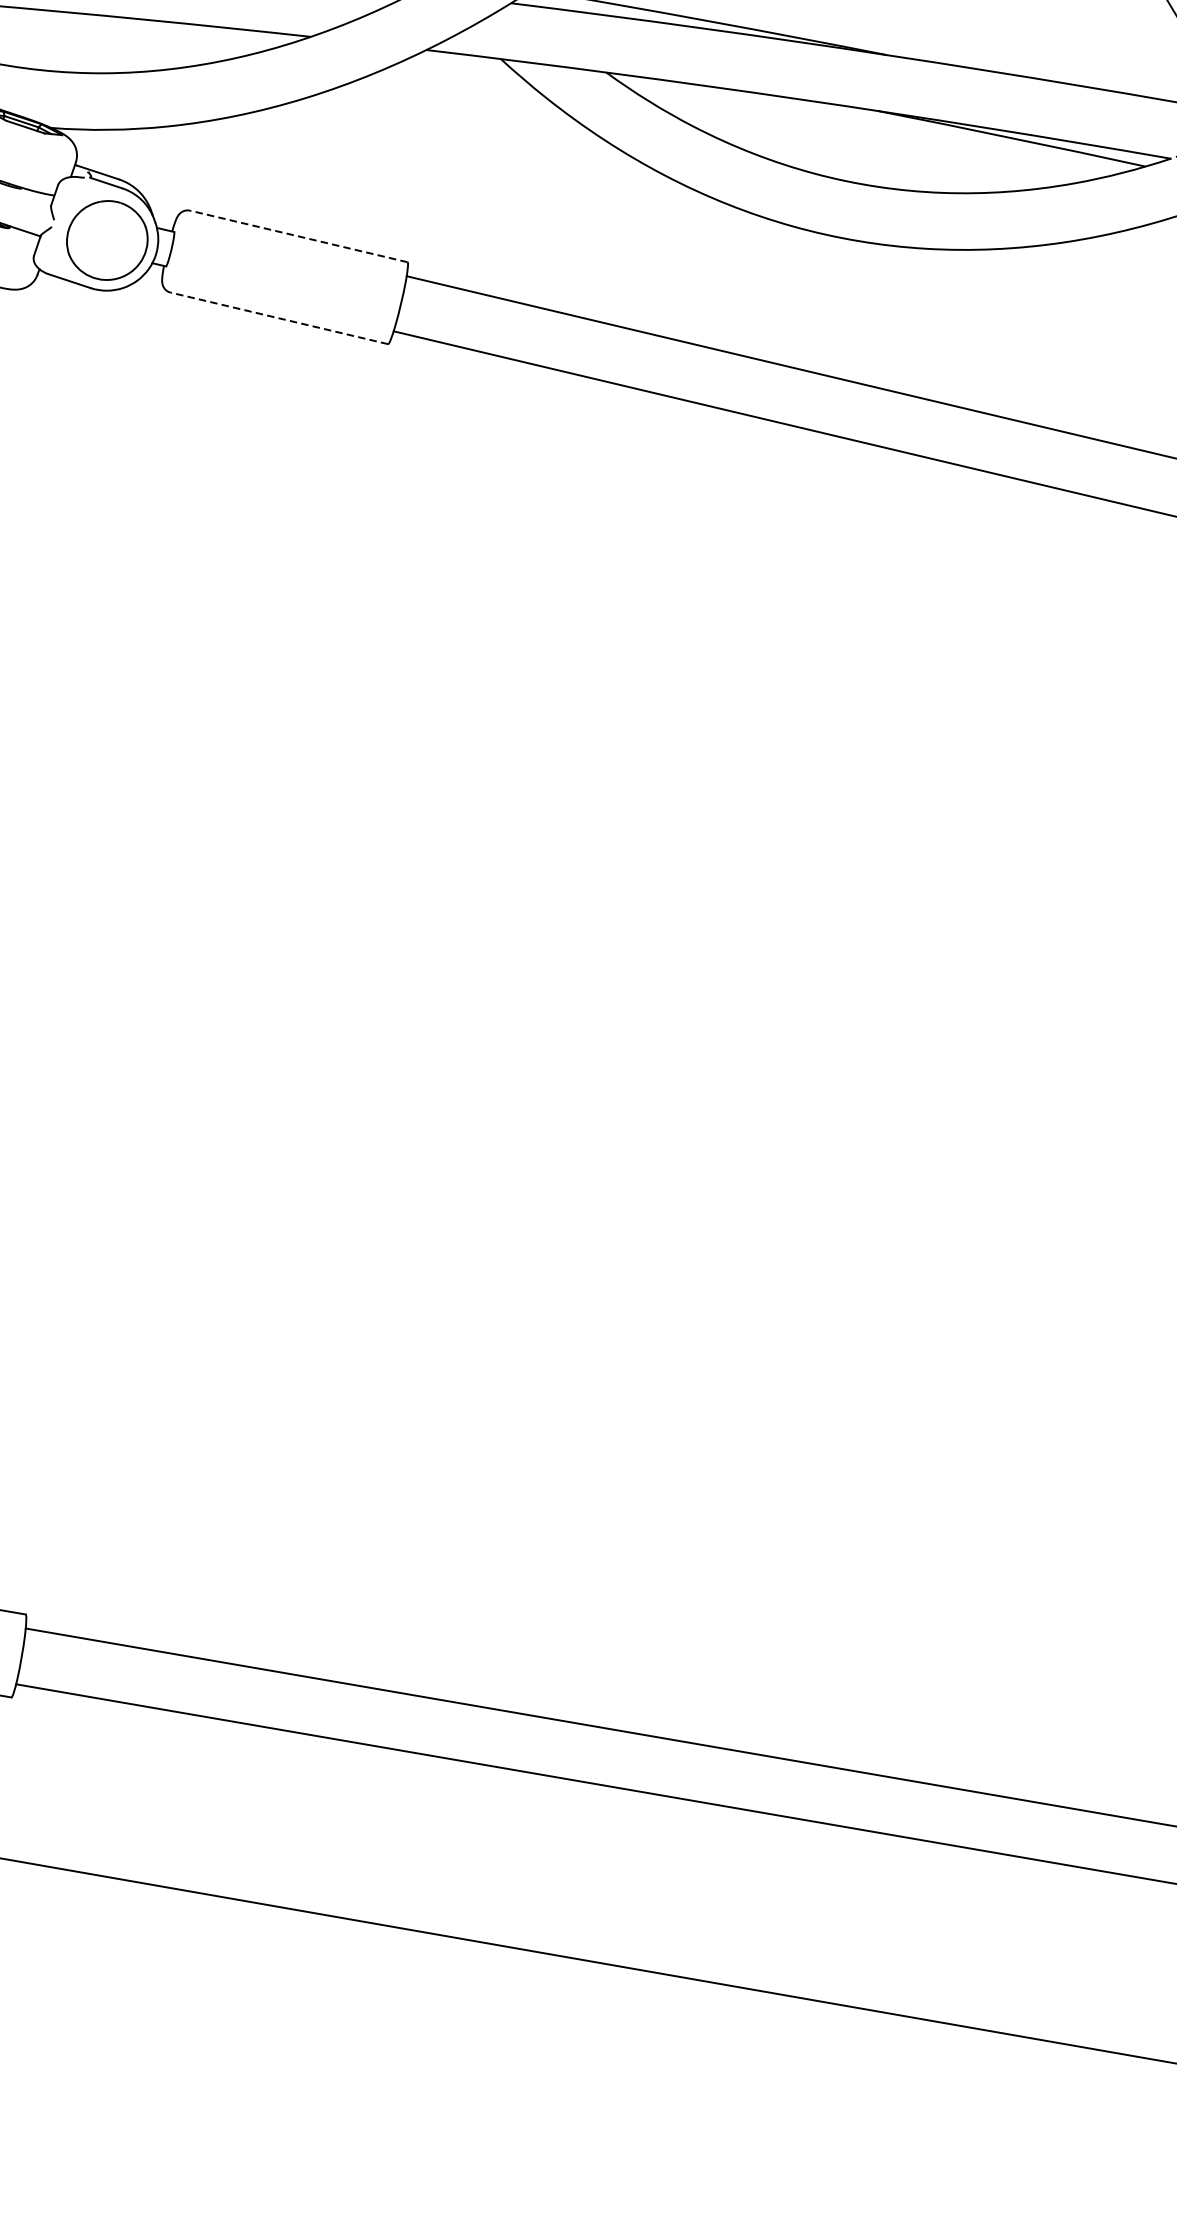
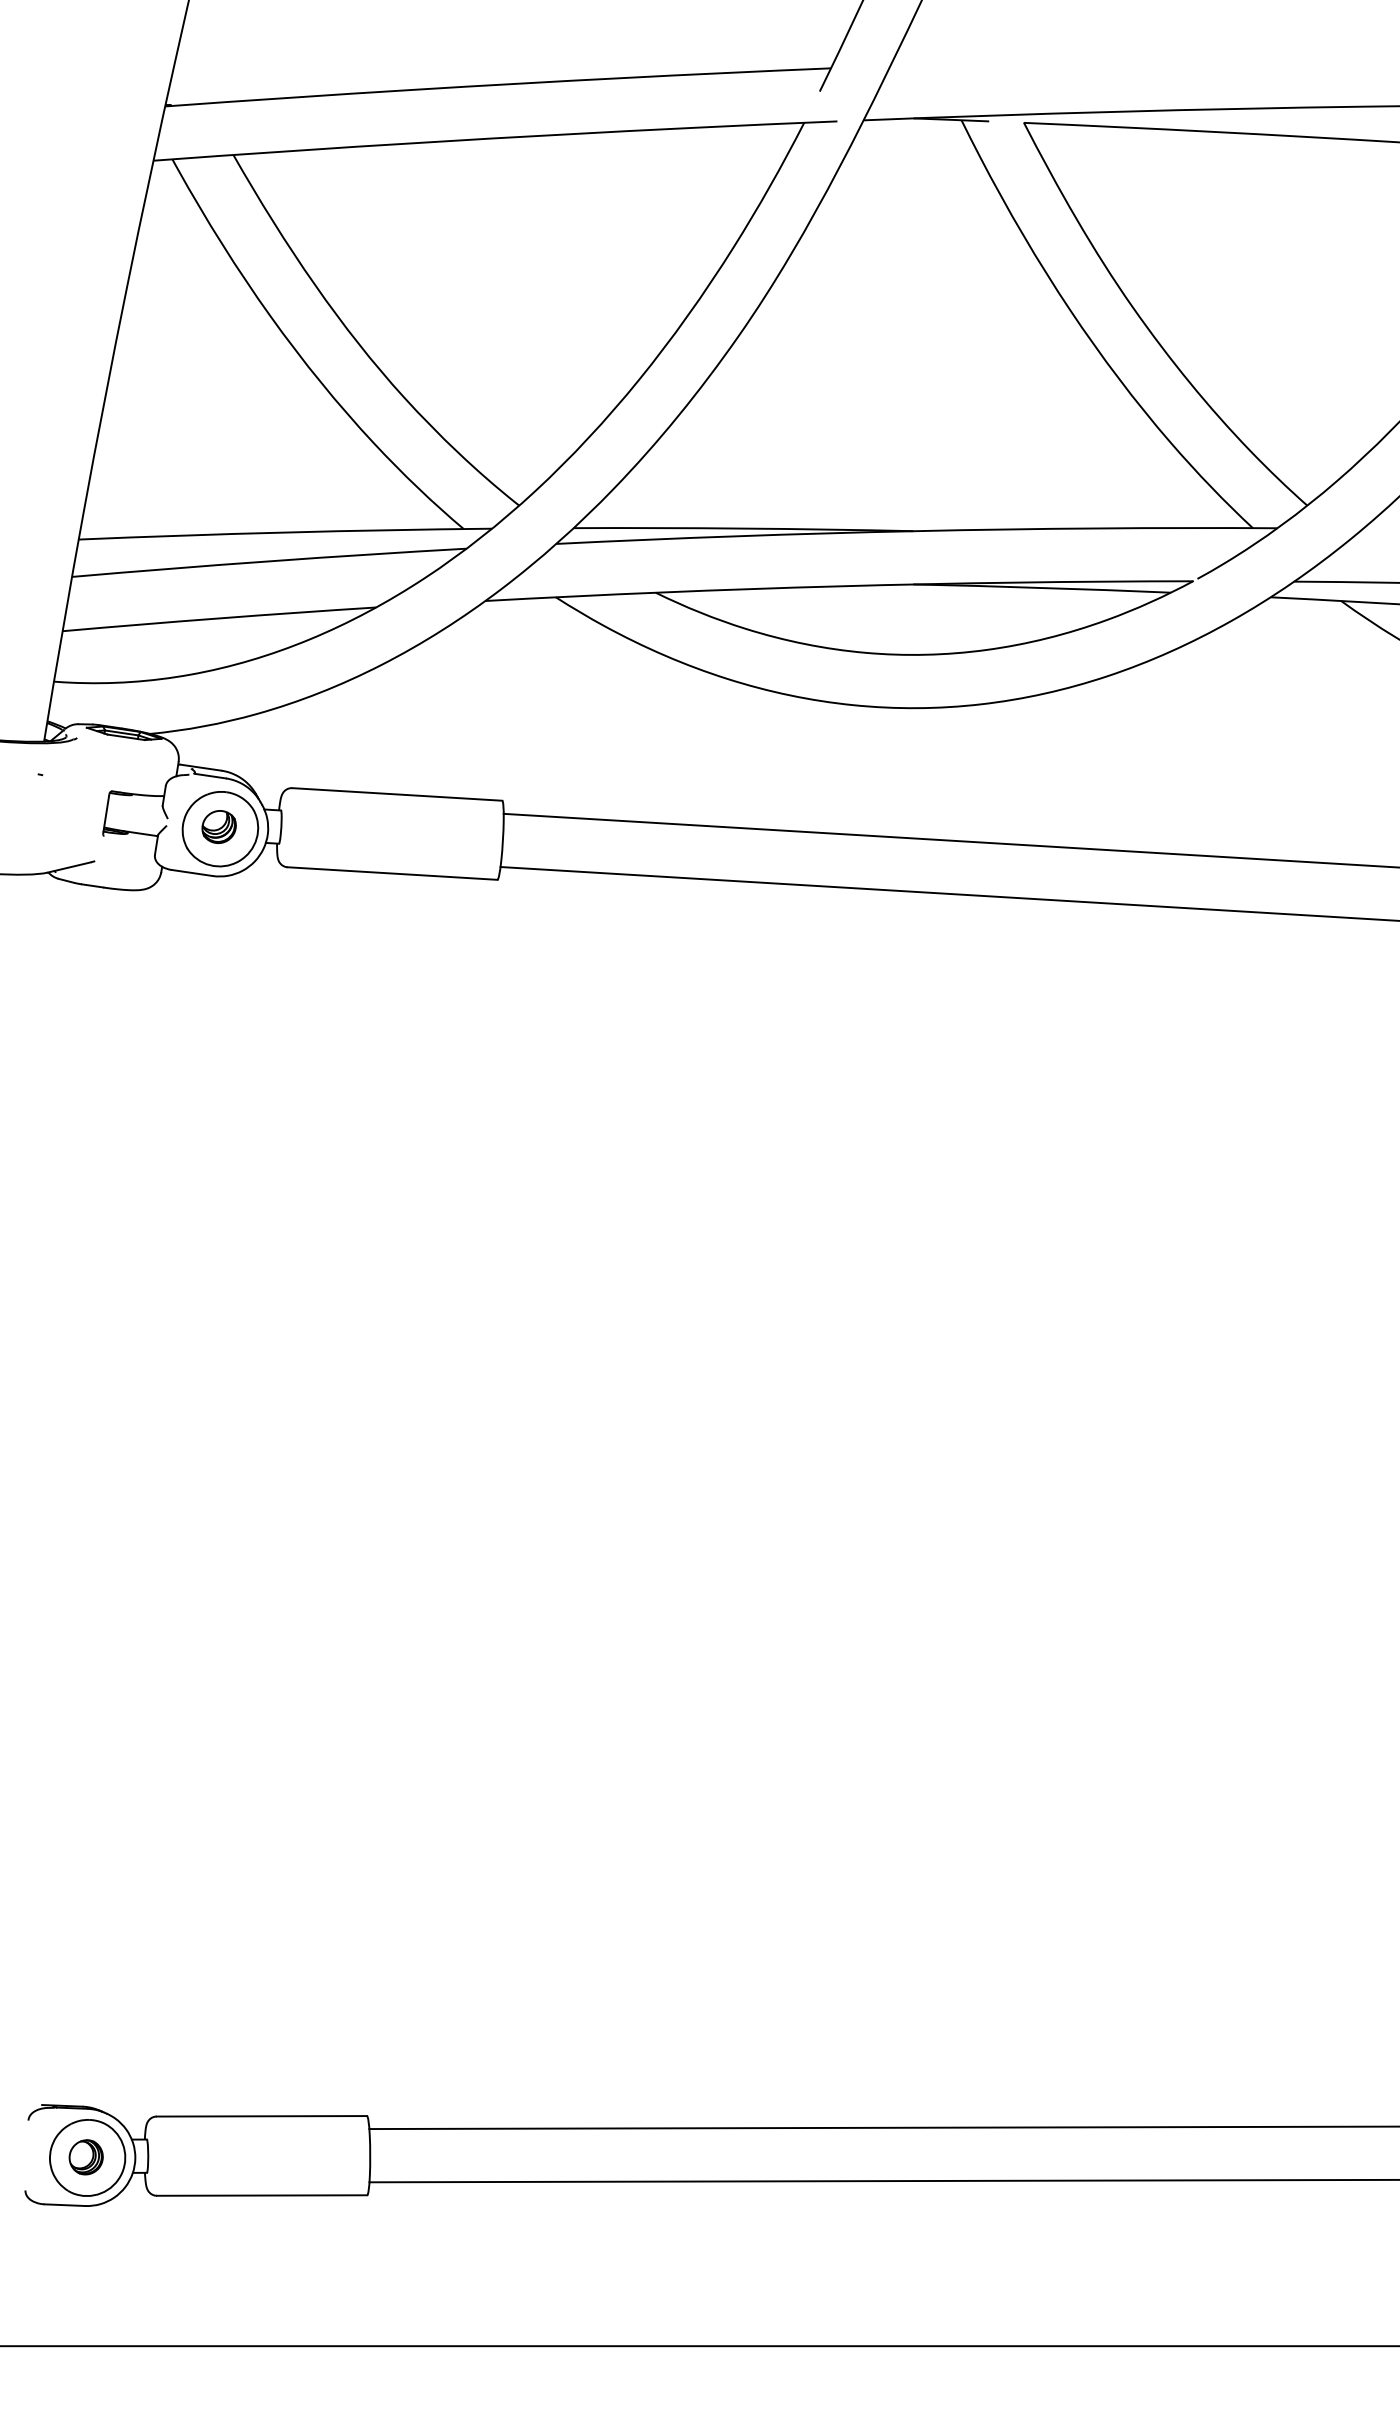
line: (298, 236) -> (396, 794), dashed -> solid
part: (105, 237) -> (218, 826), added
line: (279, 318) -> (392, 873), dashed -> solid

